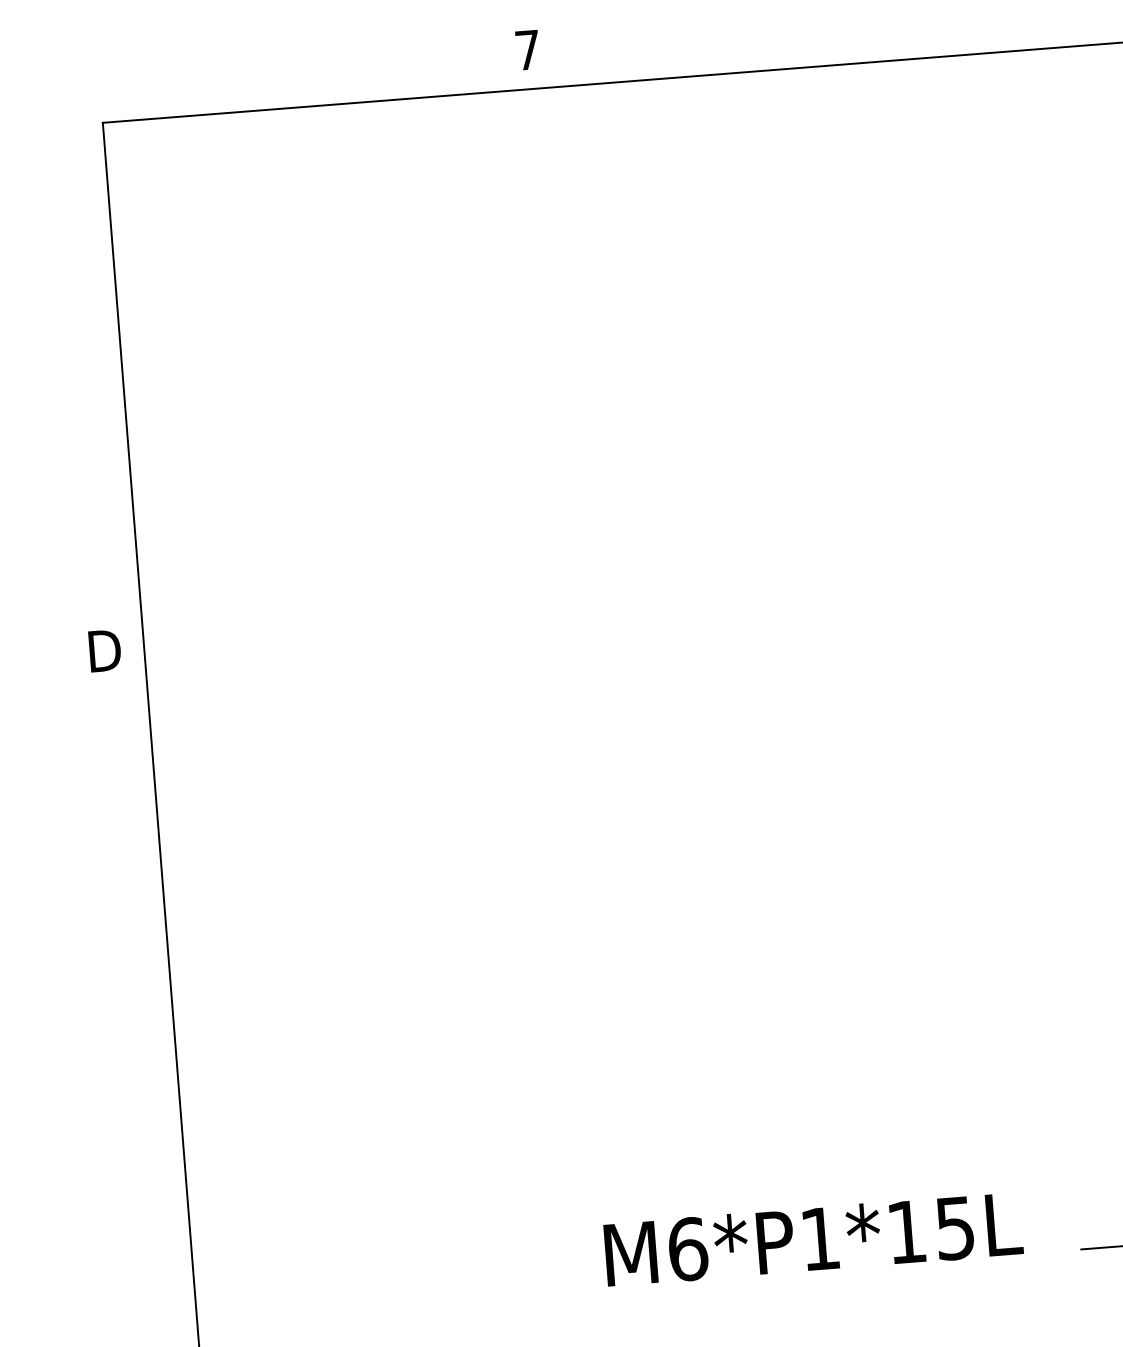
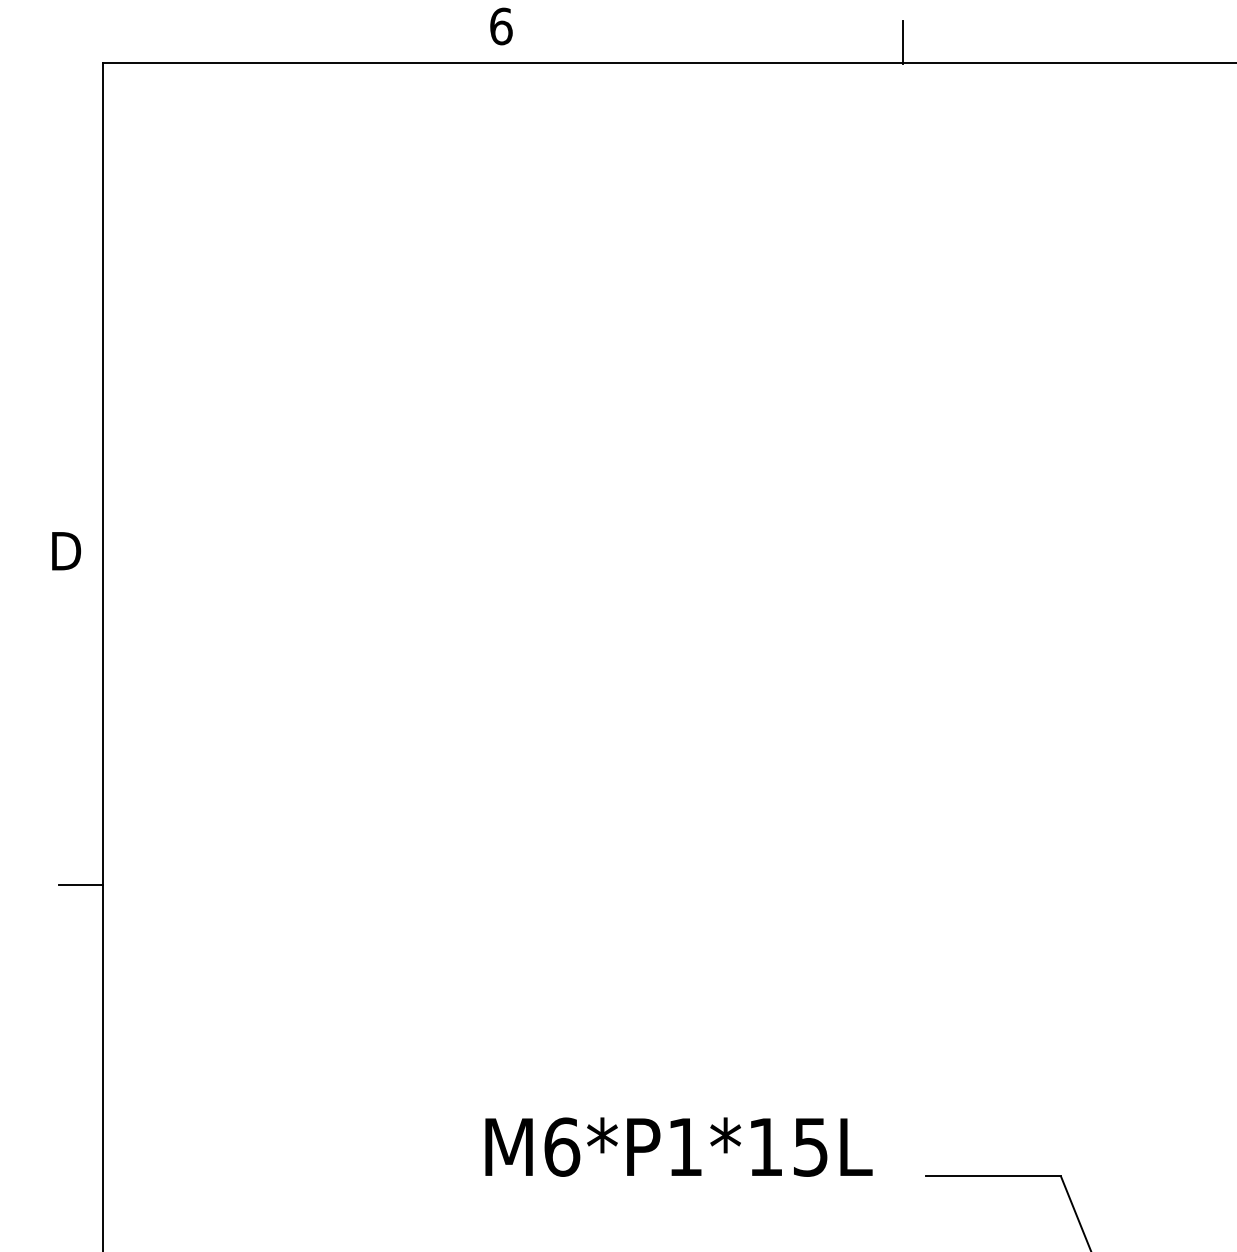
line: (960, 33) -> (902, 42), added
text: (528, 50) -> (501, 26), 7 -> 6
line: (148, 1007) -> (80, 884), added

